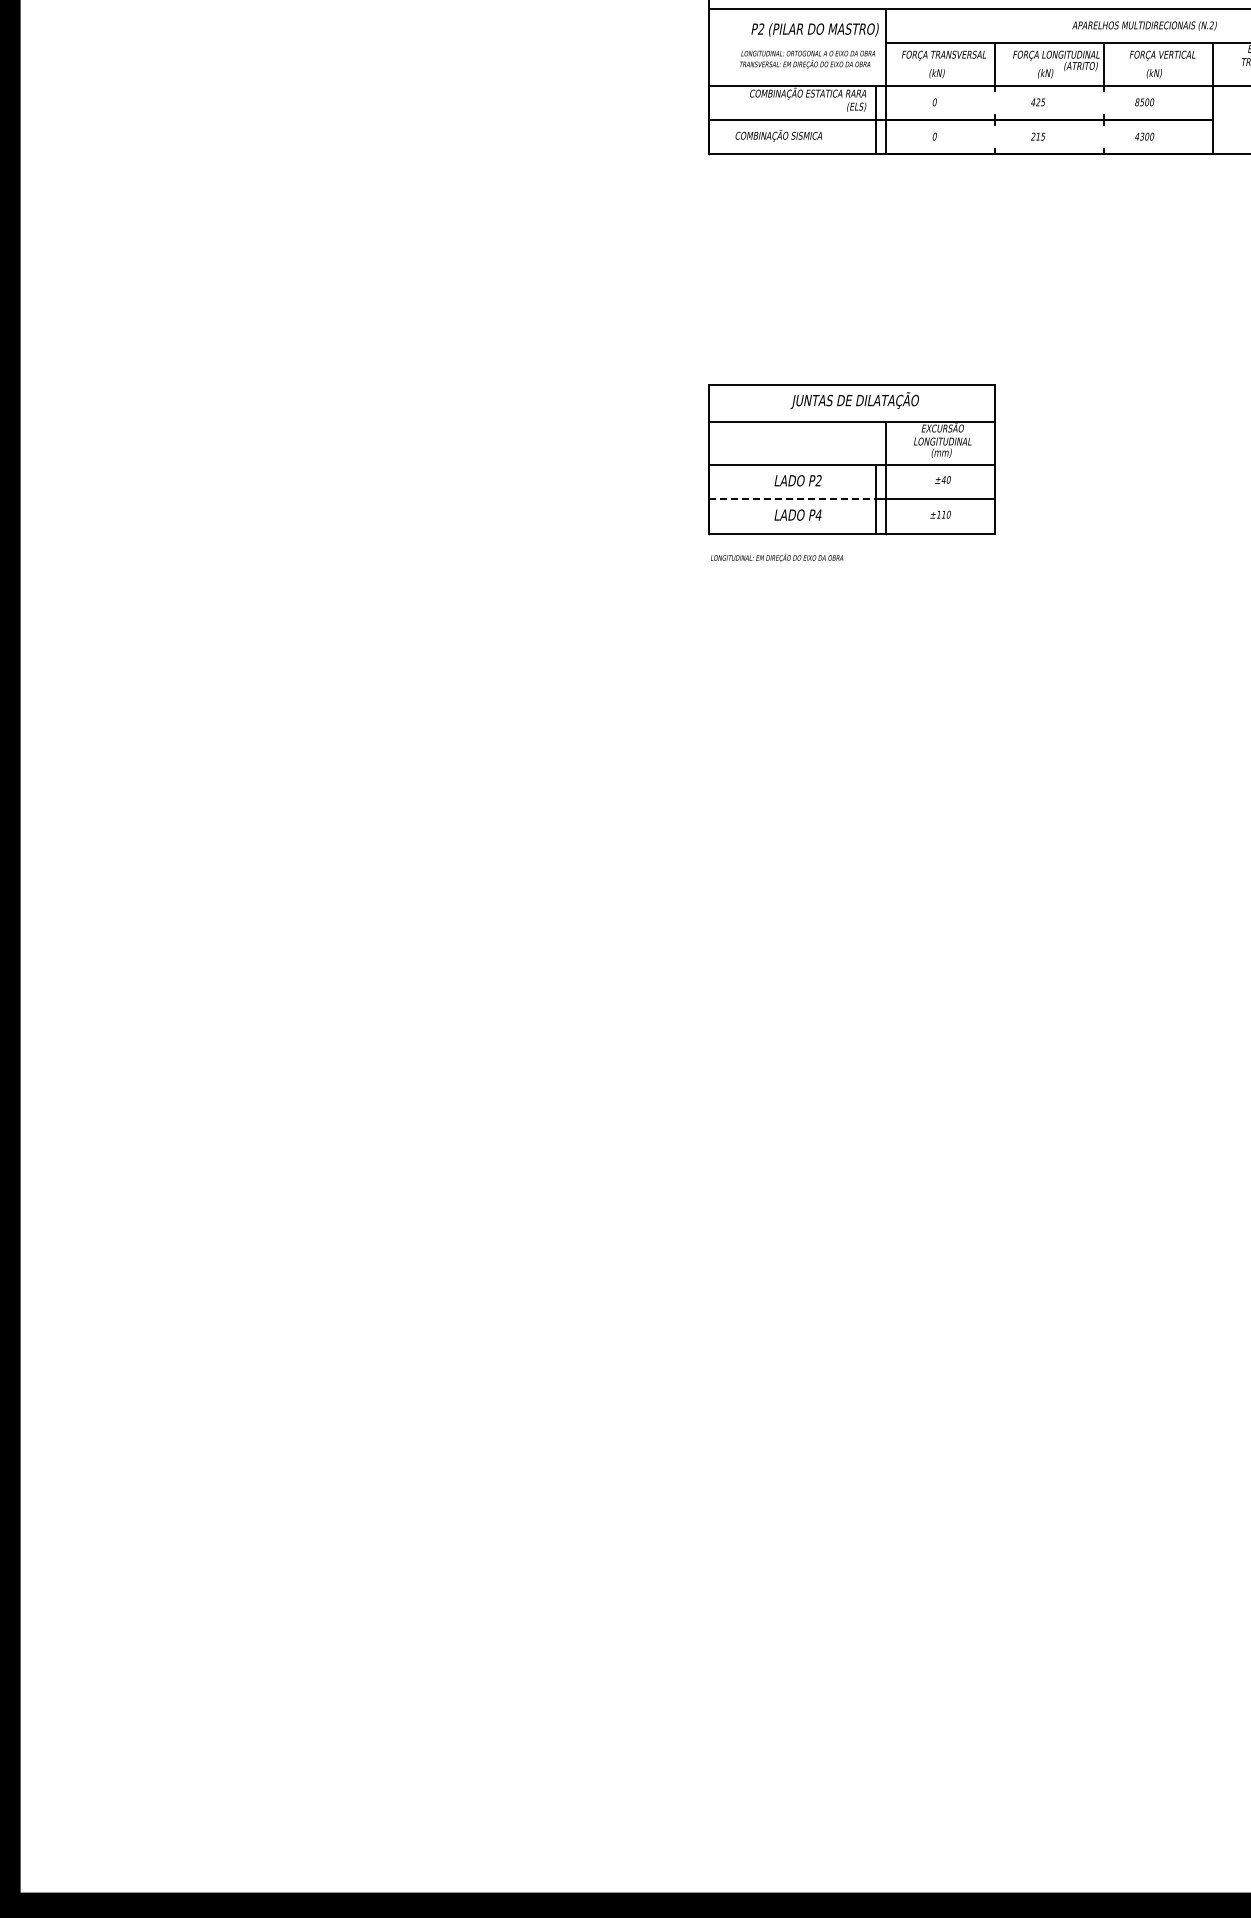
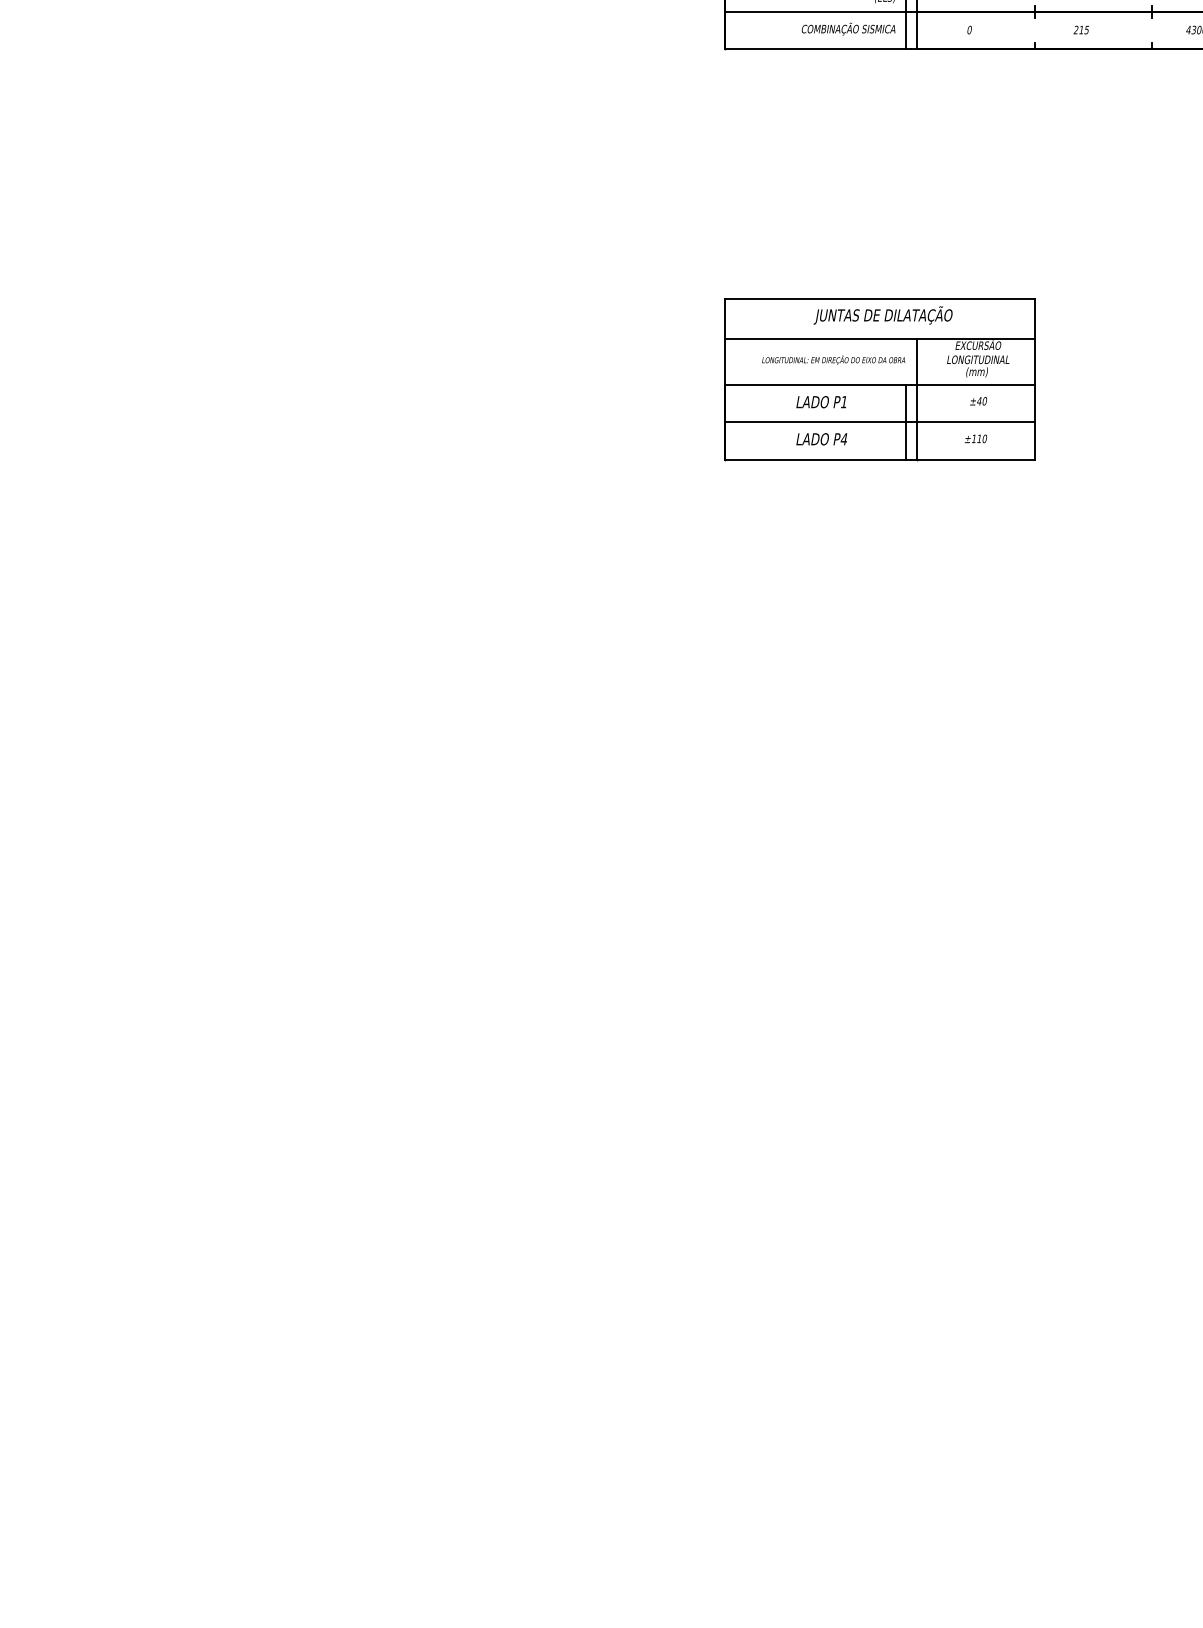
text: (778, 135) -> (848, 28), moved
text: (818, 480) -> (843, 401), P2 -> P1
line: (795, 499) -> (819, 422), dashed -> solid
text: (777, 557) -> (834, 359), moved

